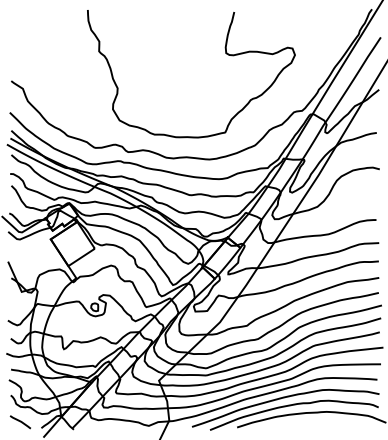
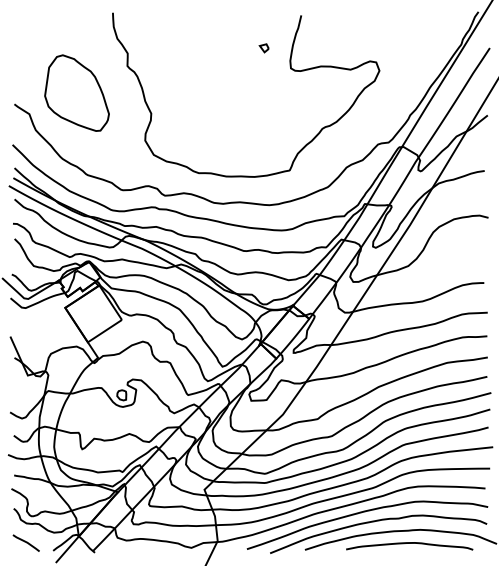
part: (204, 37) -> (263, 48), added
part: (59, 71) -> (76, 92), added
curve: (318, 422) -> (409, 543), added

